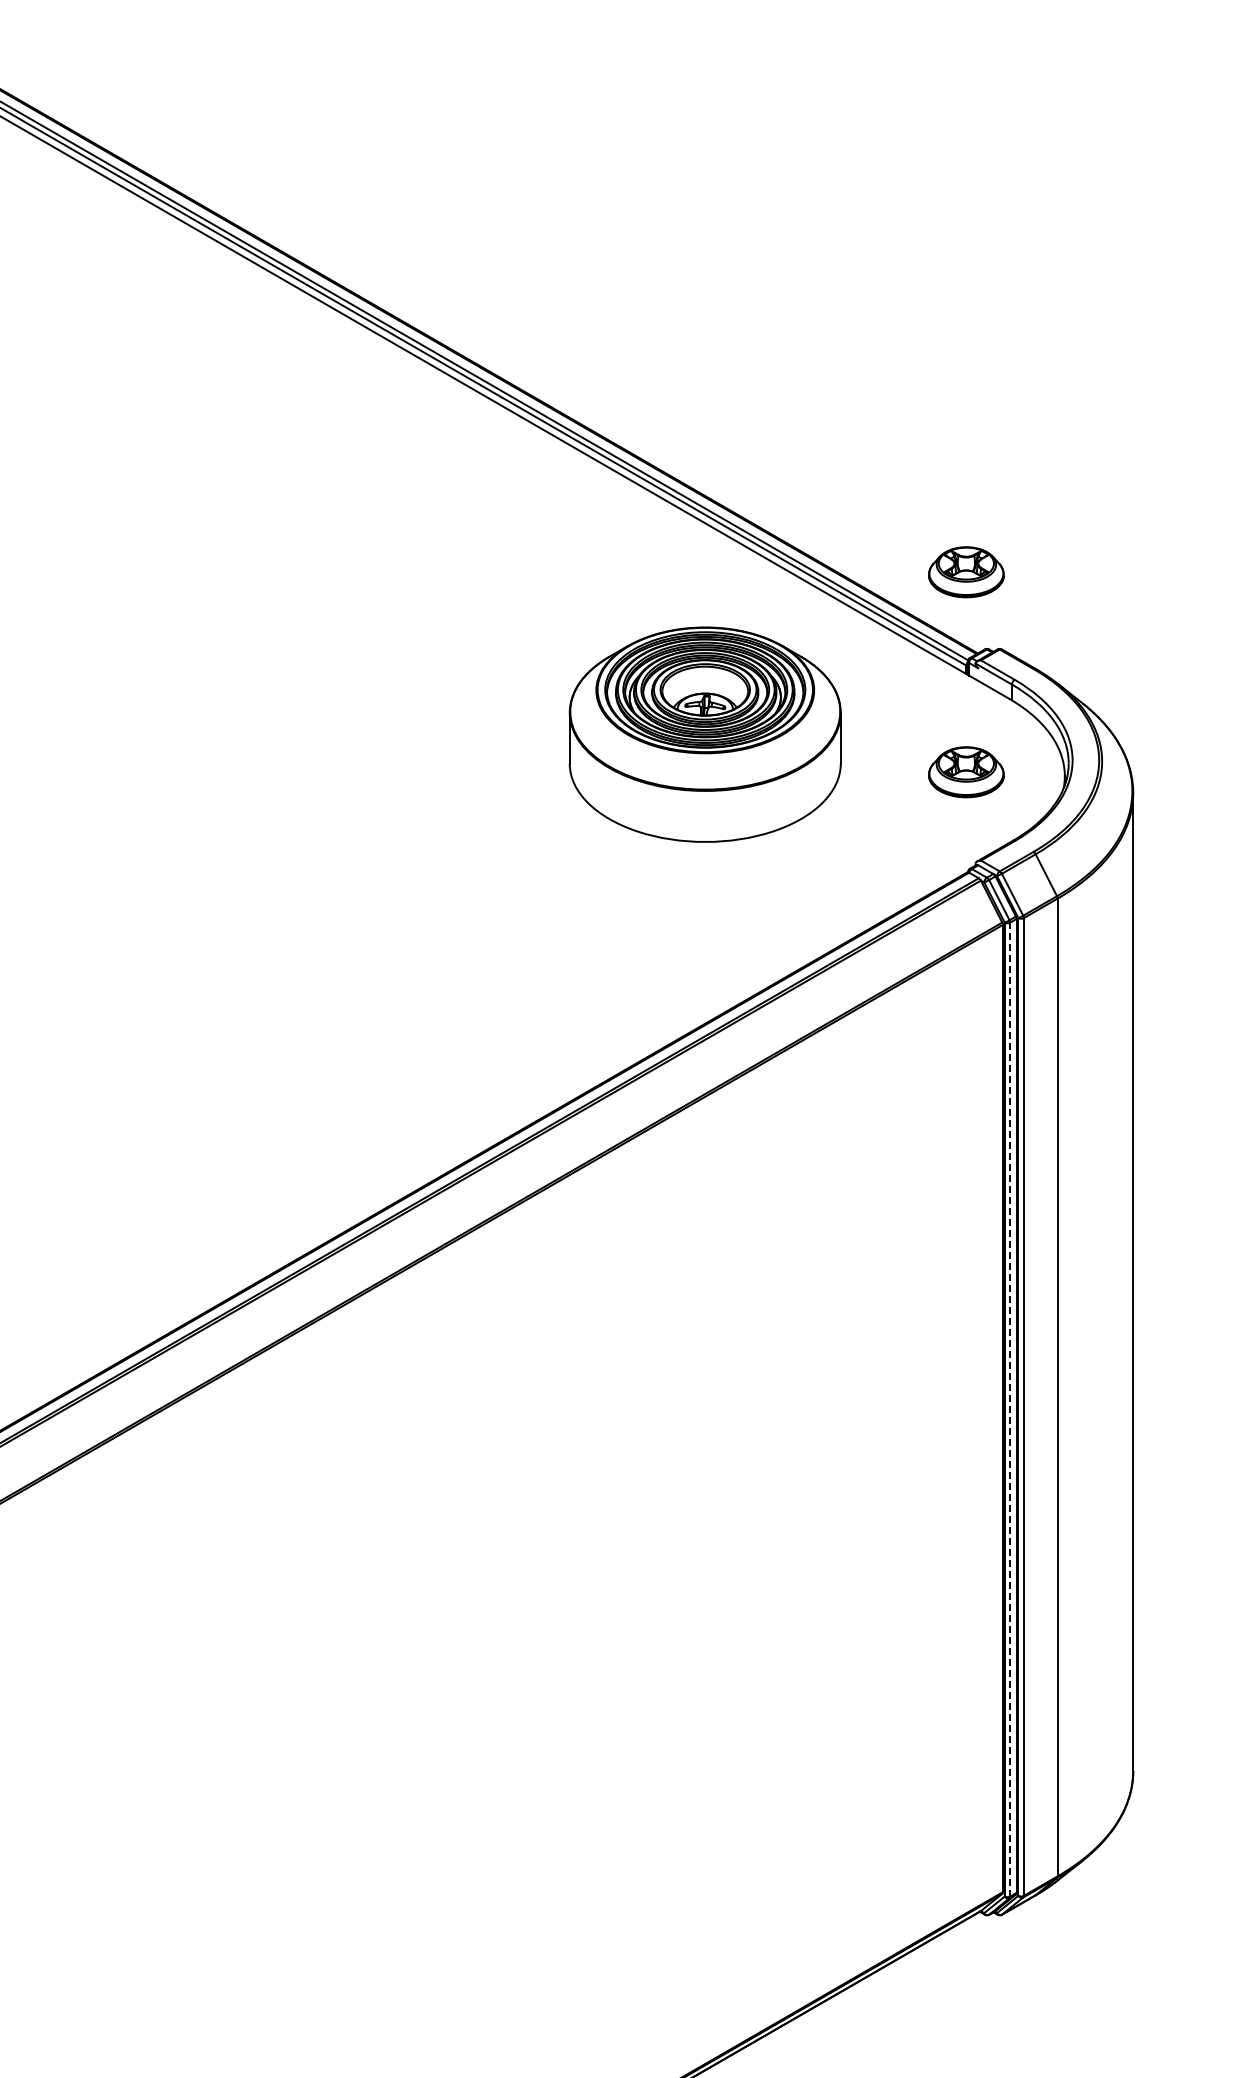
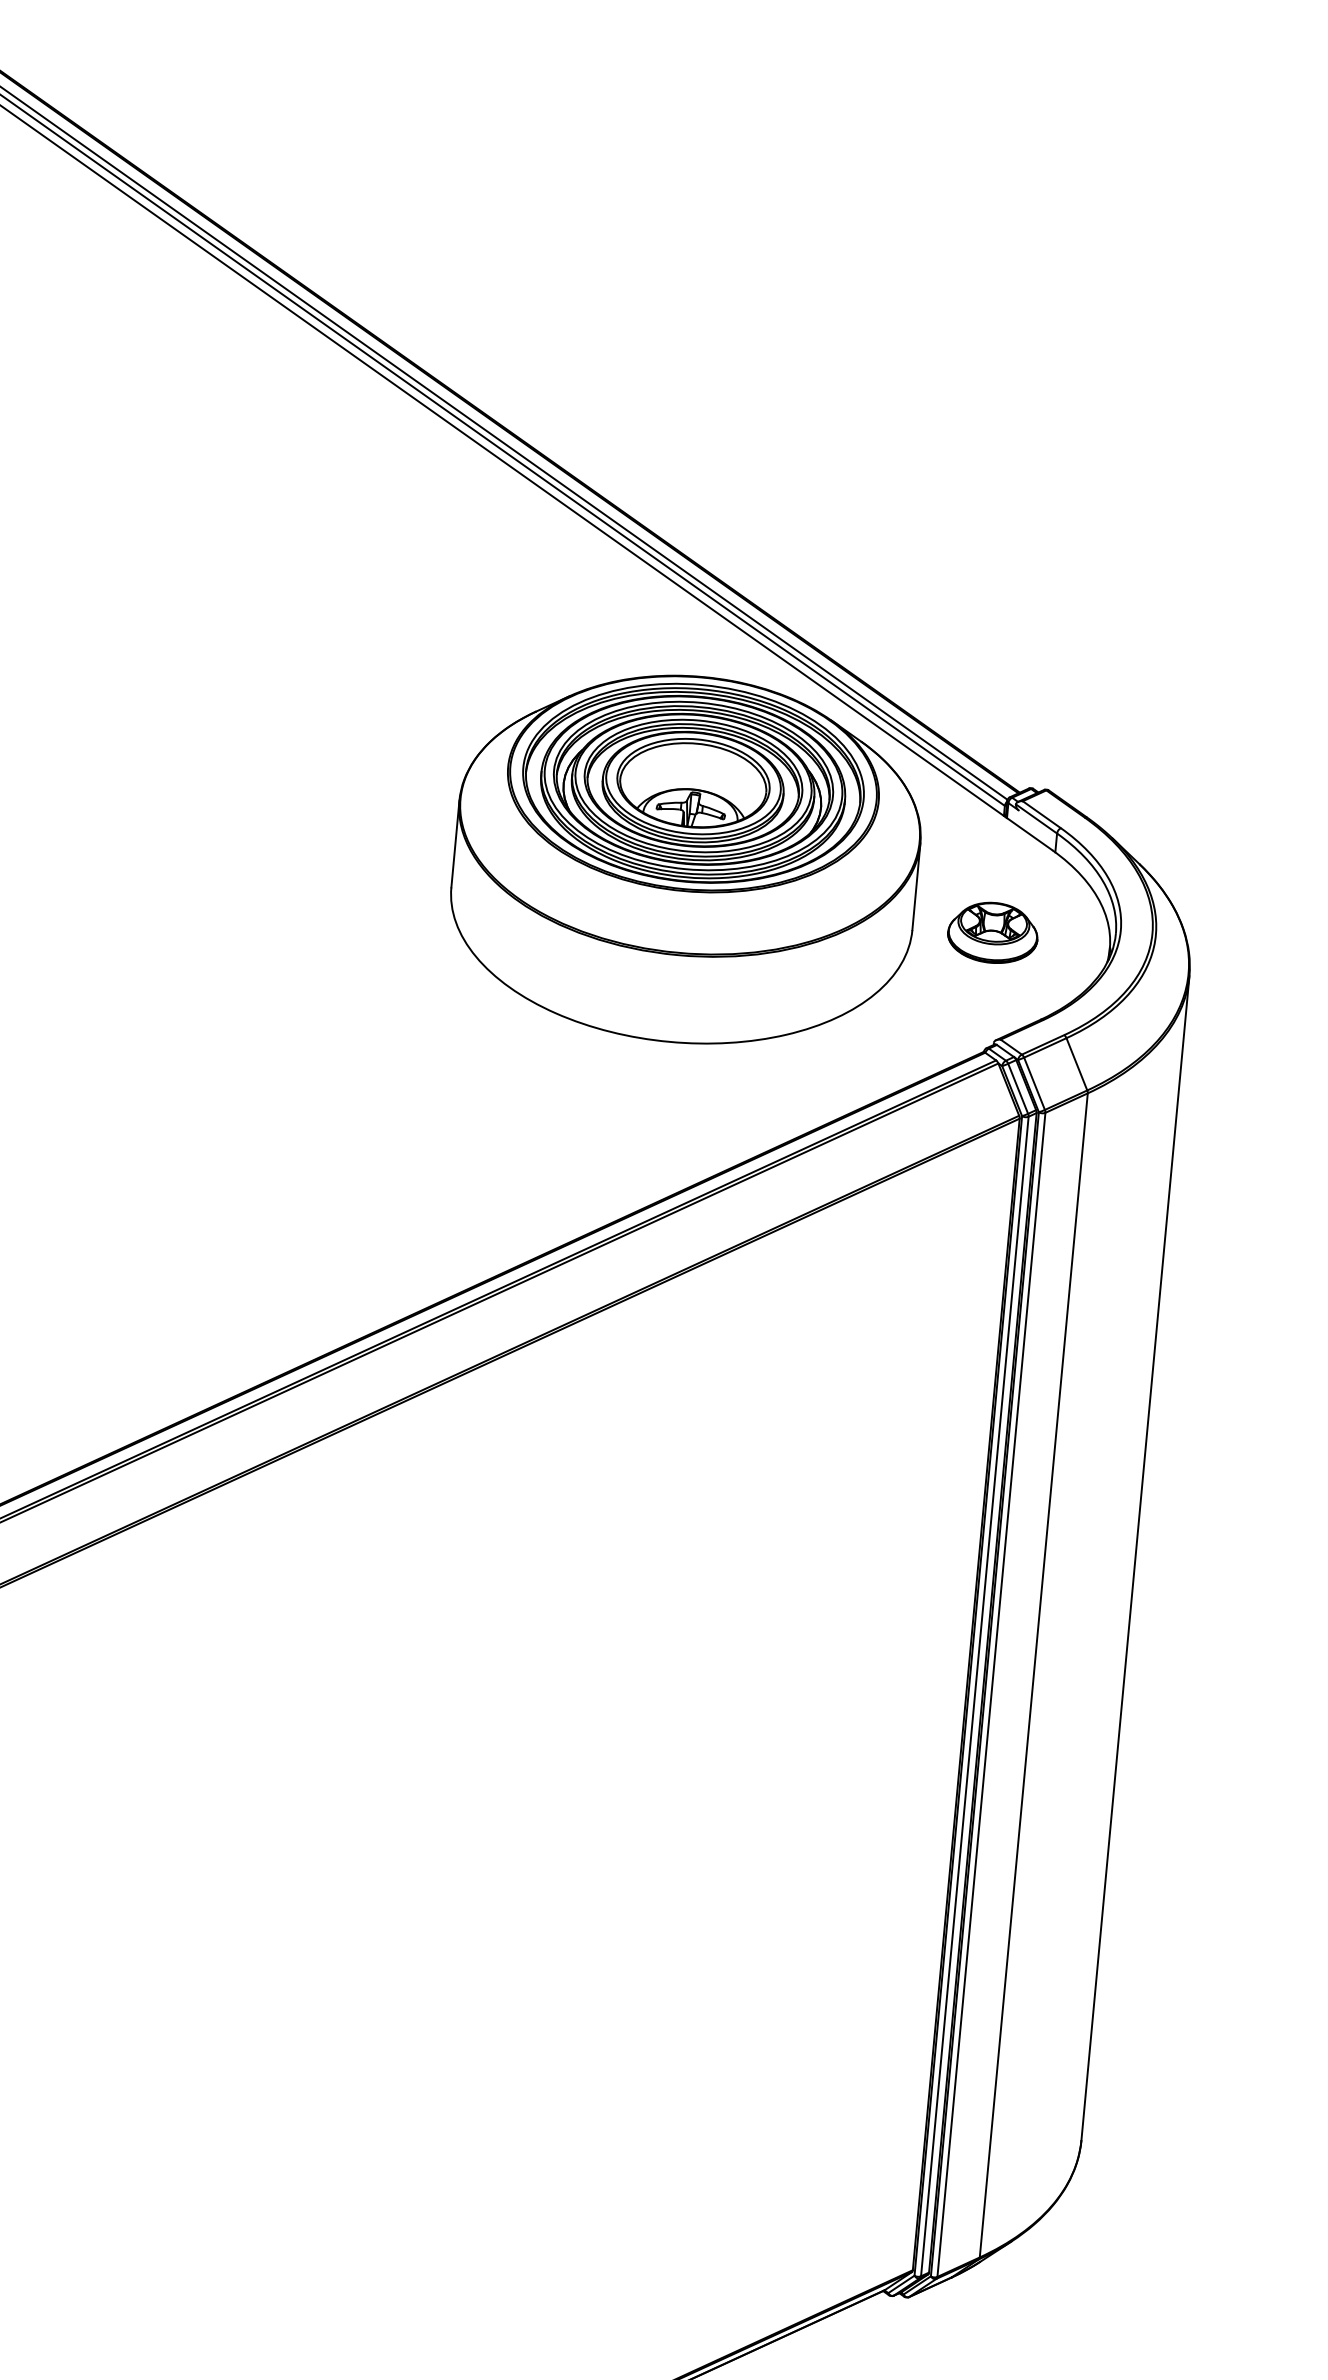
part: (966, 572) -> (1015, 695), removed
part: (704, 734) -> (685, 858), size x1.43
line: (1010, 1409) -> (975, 1696), dashed -> solid

